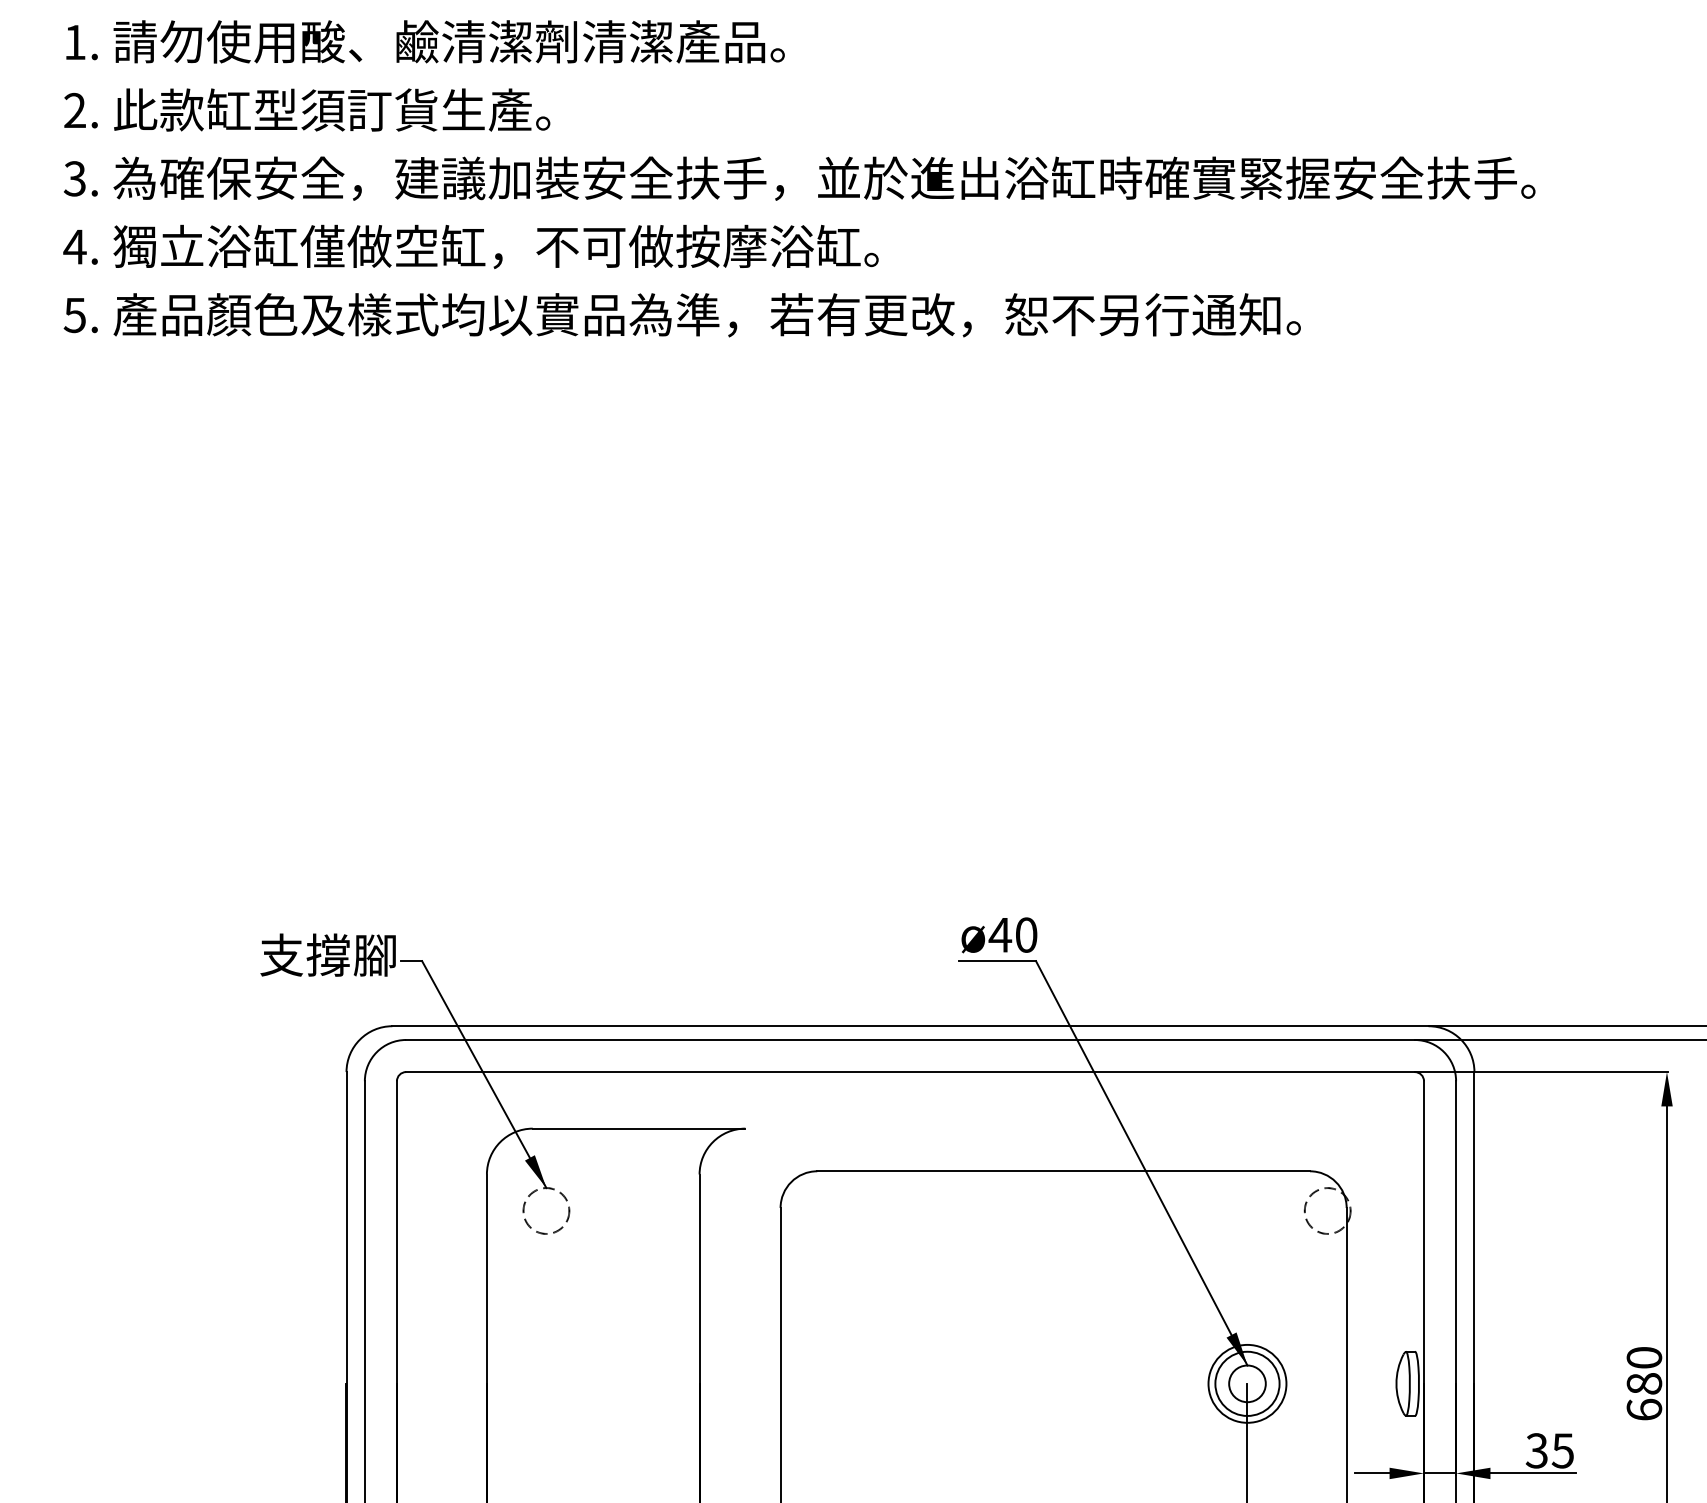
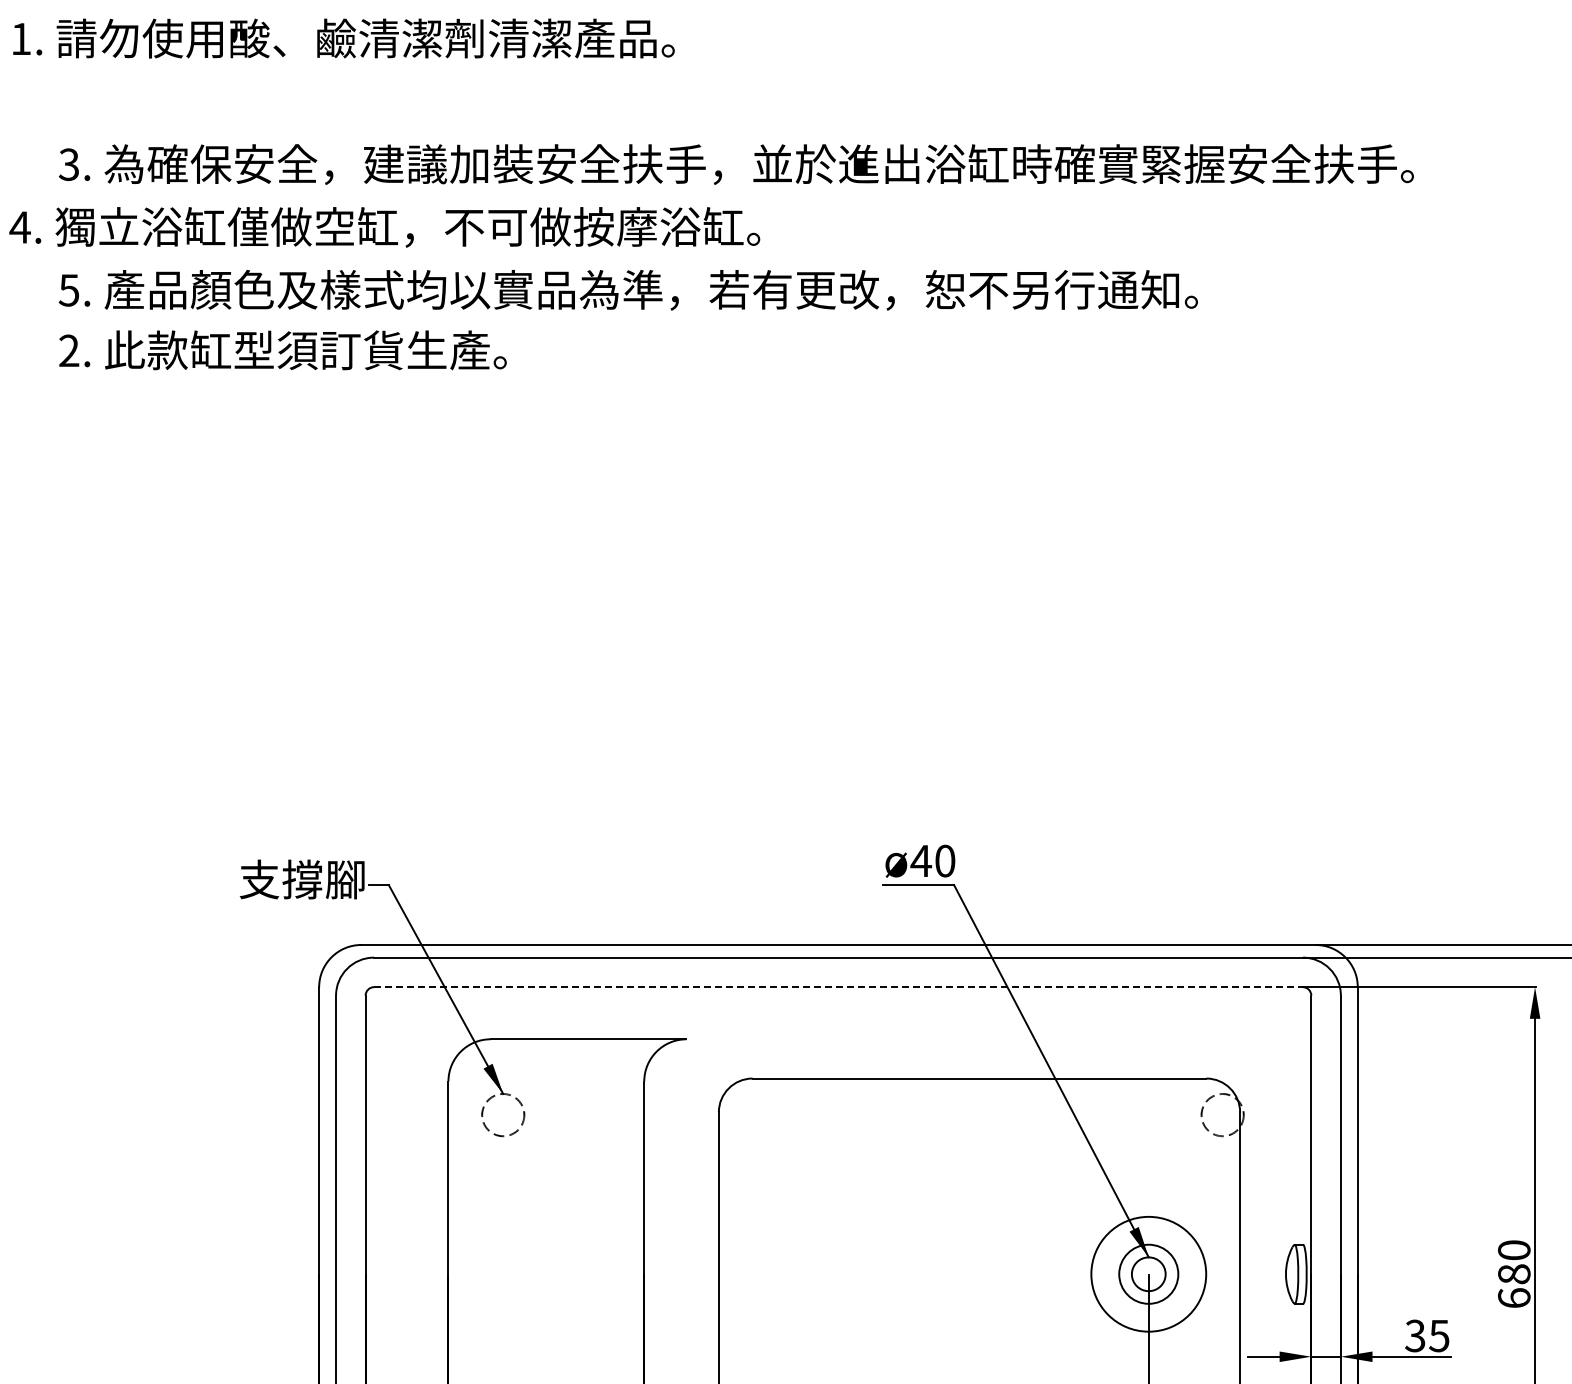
text: (425, 41) -> (343, 38), moved
text: (306, 110) -> (282, 350), moved
text: (470, 247) -> (384, 227), moved
line: (910, 1072) -> (838, 987), solid -> dashed
circle: (1247, 1384) -> (1148, 1274), size x1.6

